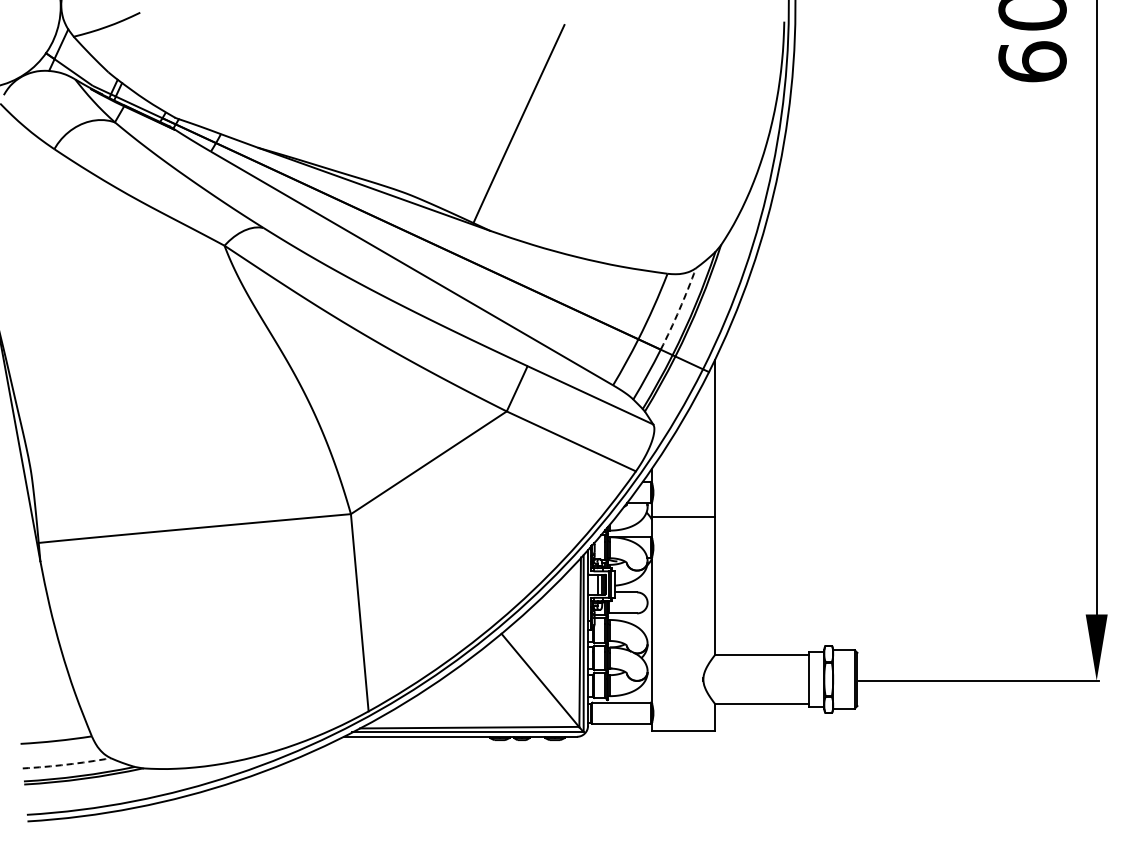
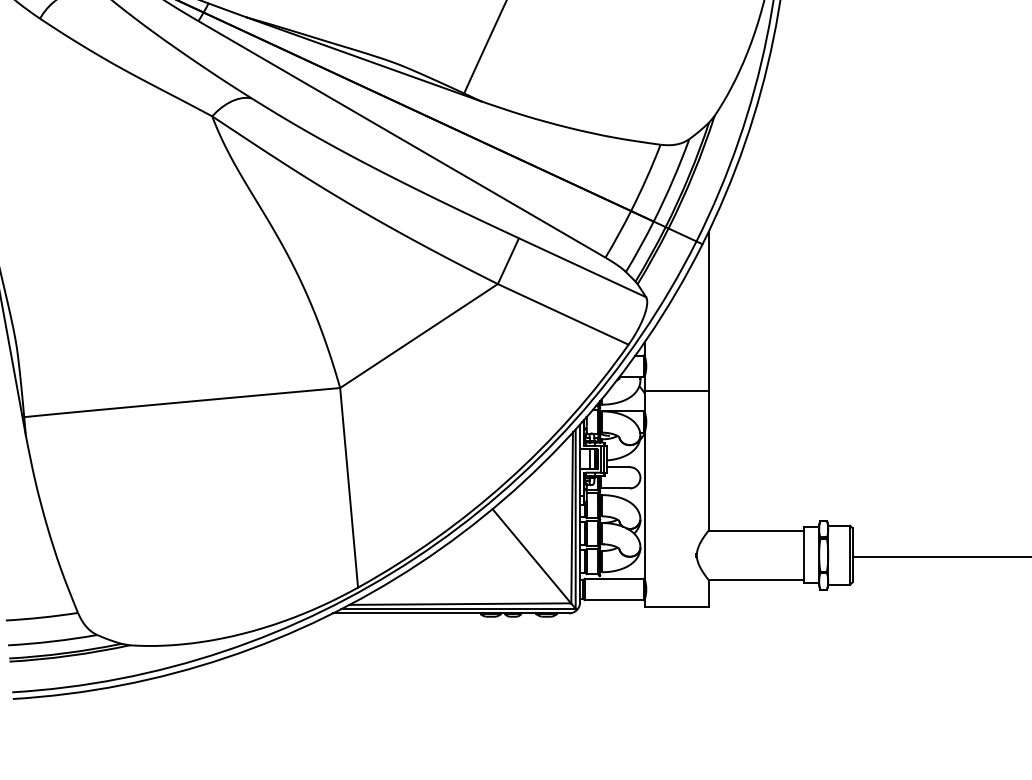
arc: (679, 309) -> (672, 180), dashed -> solid
arc: (66, 764) -> (52, 641), dashed -> solid

